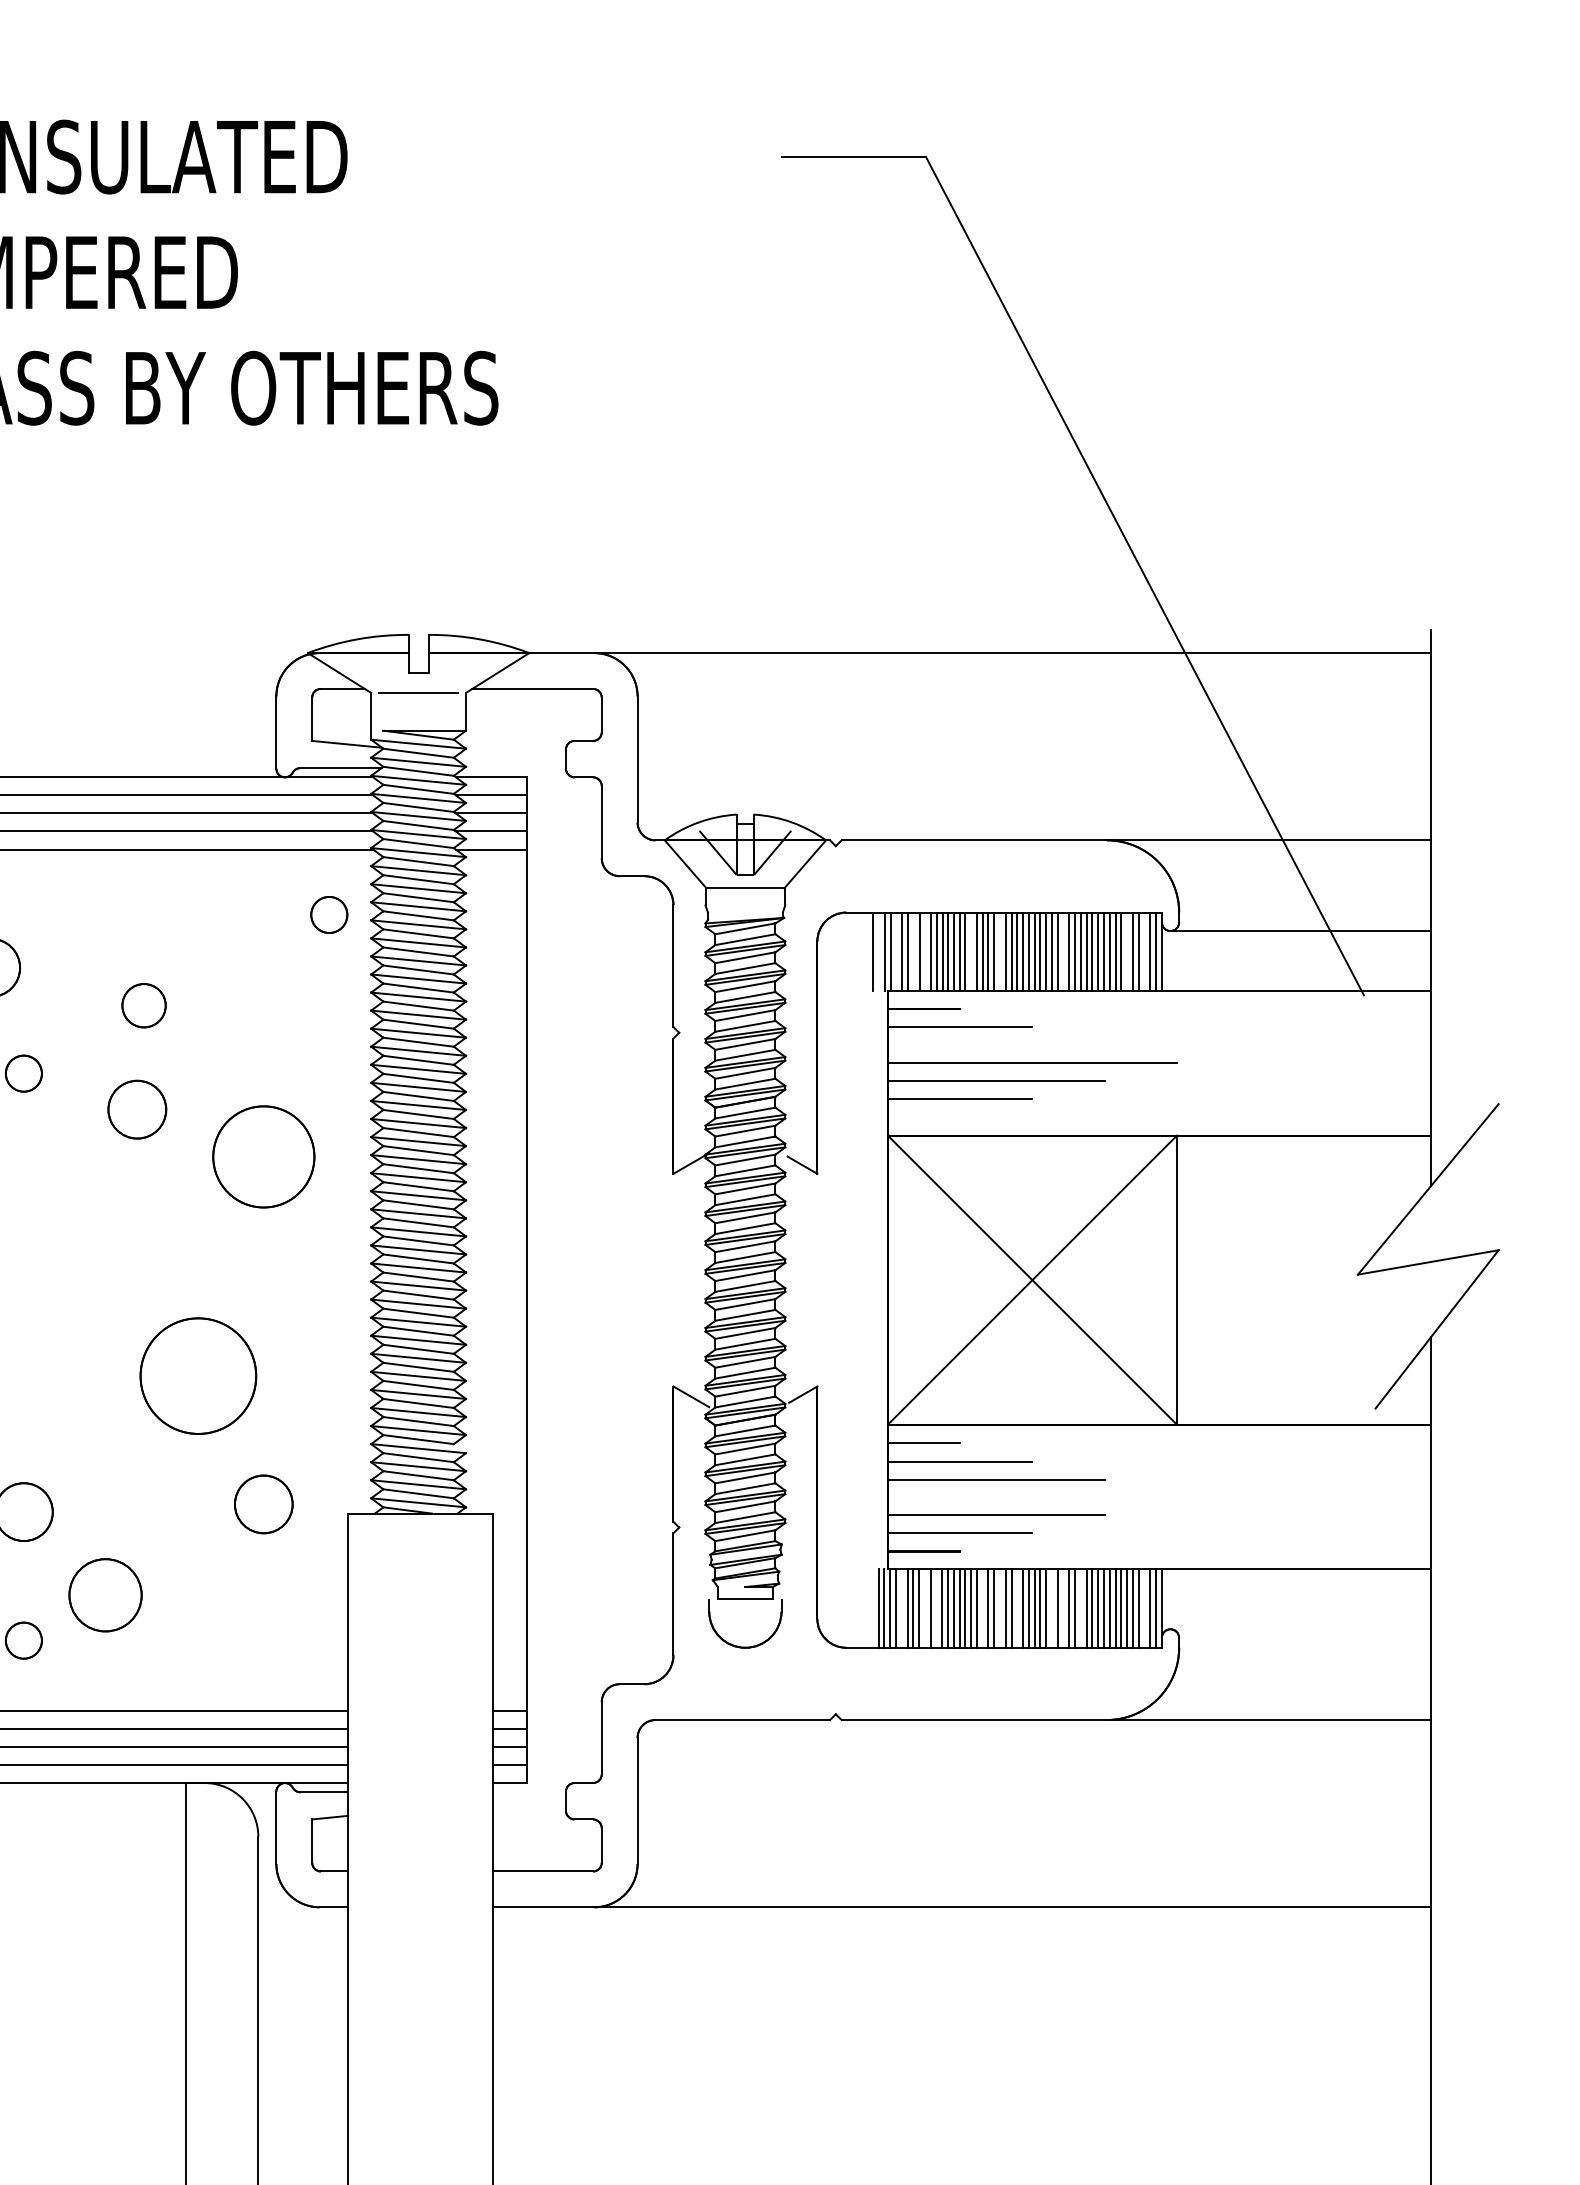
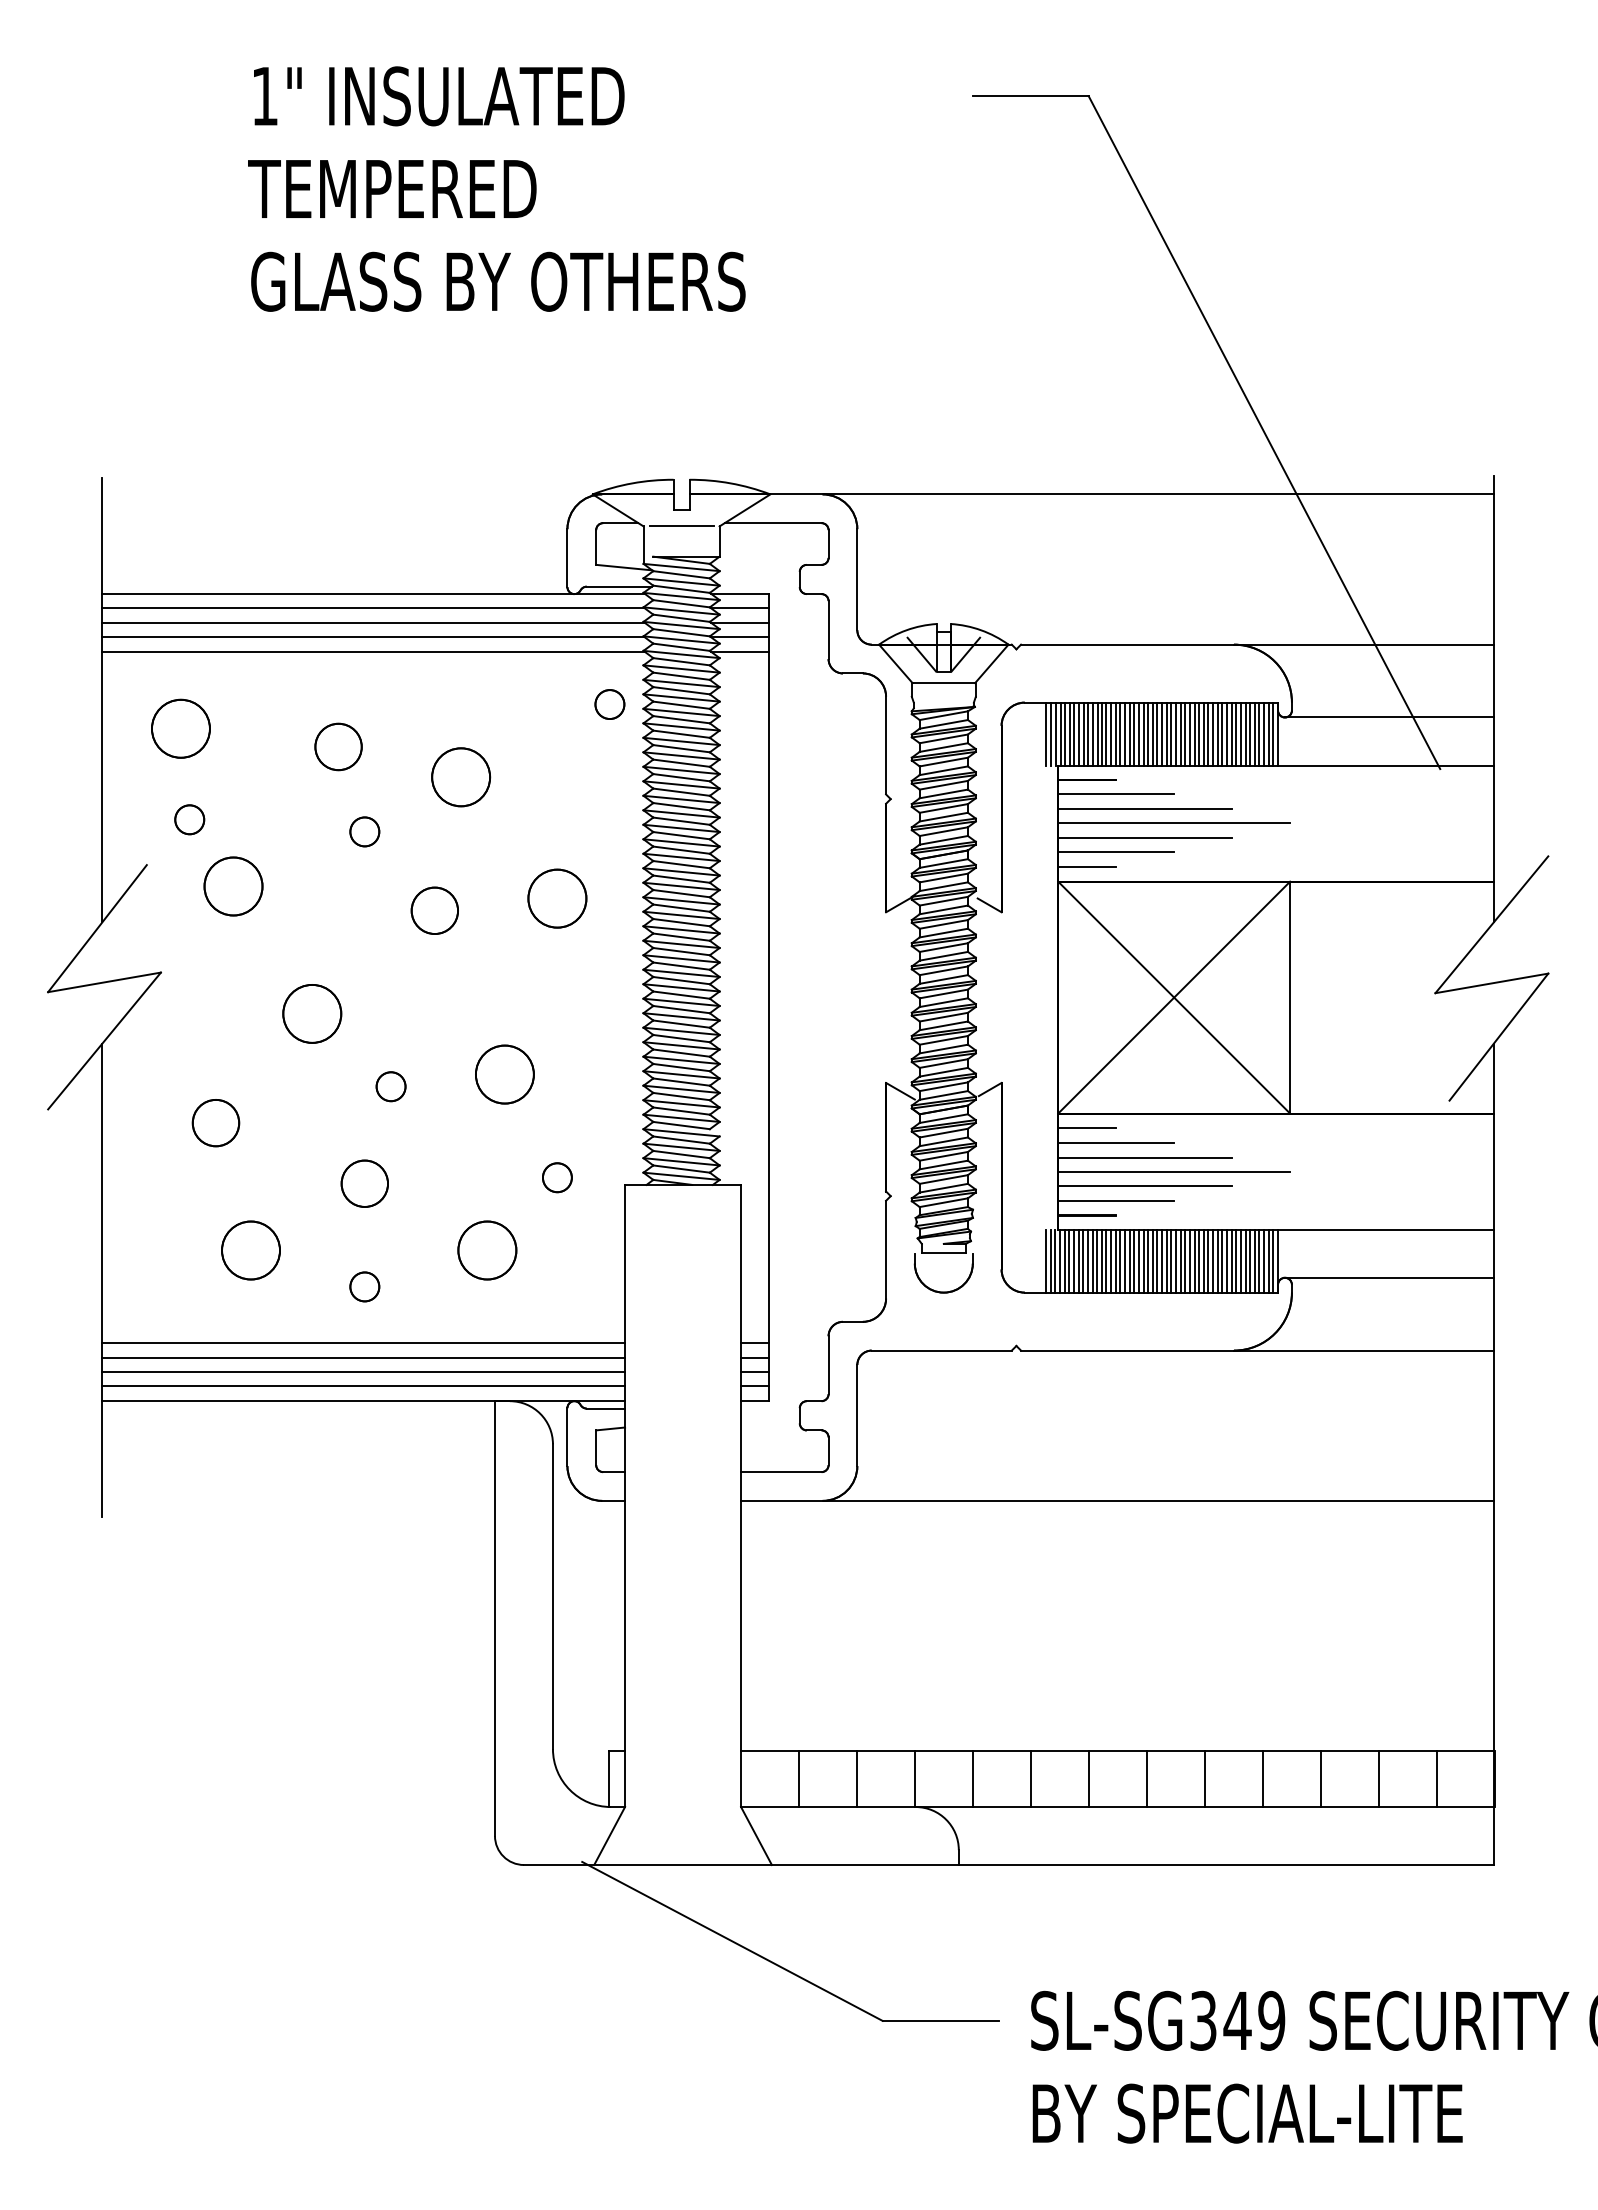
line: (879, 951) -> (1051, 733), added
line: (897, 951) -> (1065, 733), added
line: (914, 951) -> (1079, 733), added
line: (925, 951) -> (1088, 733), added
line: (970, 951) -> (1124, 733), added
line: (1000, 951) -> (1148, 733), added
line: (1063, 951) -> (1199, 733), added
line: (1127, 951) -> (1250, 733), added
line: (1144, 951) -> (1264, 733), added
part: (144, 1005) -> (461, 777), size x1.67
line: (996, 1044) -> (1145, 808), added
circle: (136, 1109) -> (434, 910), moved
line: (924, 1118) -> (1087, 867), added
part: (263, 1156) -> (557, 898), size x0.71
part: (197, 1375) -> (504, 1074), size x0.62
part: (55, 1390) -> (390, 1086), added
line: (1032, 1498) -> (1174, 1172), added
part: (263, 1504) -> (557, 1177), size x0.62
part: (105, 1595) -> (487, 1250), moved
line: (873, 1607) -> (1046, 1260), added
line: (901, 1607) -> (1069, 1260), added
line: (924, 1607) -> (1087, 1260), added
line: (936, 1607) -> (1097, 1260), added
line: (982, 1607) -> (1134, 1260), added
line: (1000, 1607) -> (1148, 1260), added
line: (1017, 1607) -> (1162, 1260), added
line: (1051, 1607) -> (1189, 1260), added
line: (1063, 1607) -> (1199, 1260), added
line: (1081, 1607) -> (1213, 1260), added
line: (1144, 1607) -> (1264, 1260), added
line: (1300, 1628) -> (1389, 1277), added

